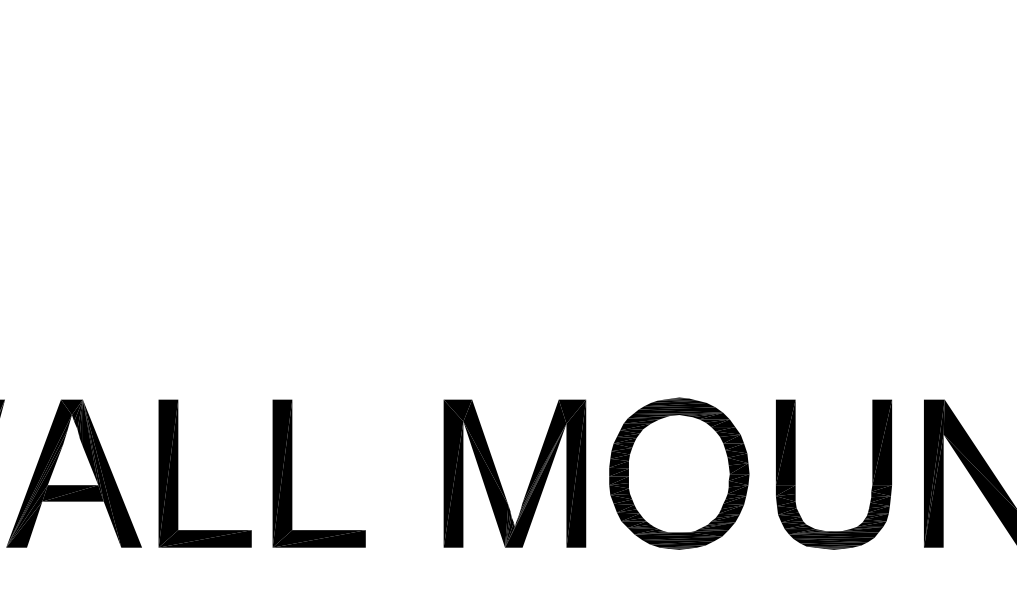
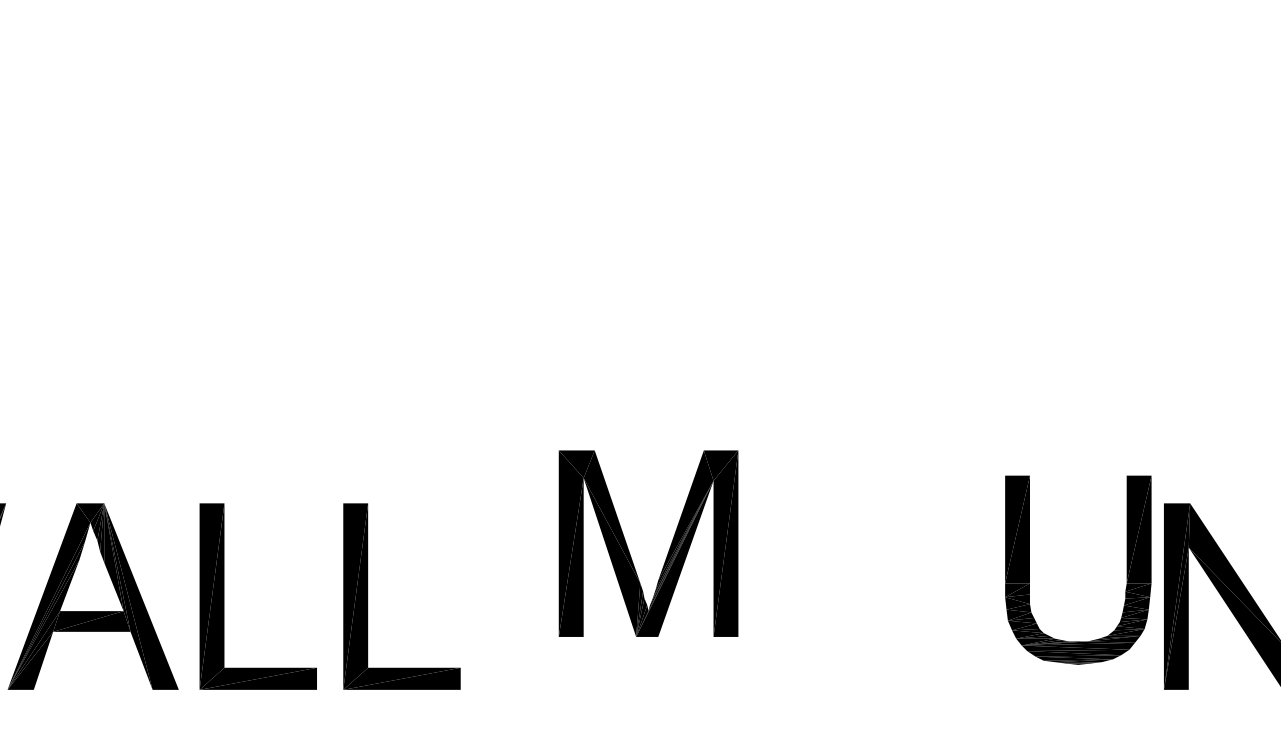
part: (679, 473) -> (855, 596), removed
part: (872, 474) -> (1126, 569), moved
part: (499, 478) -> (629, 549), moved

